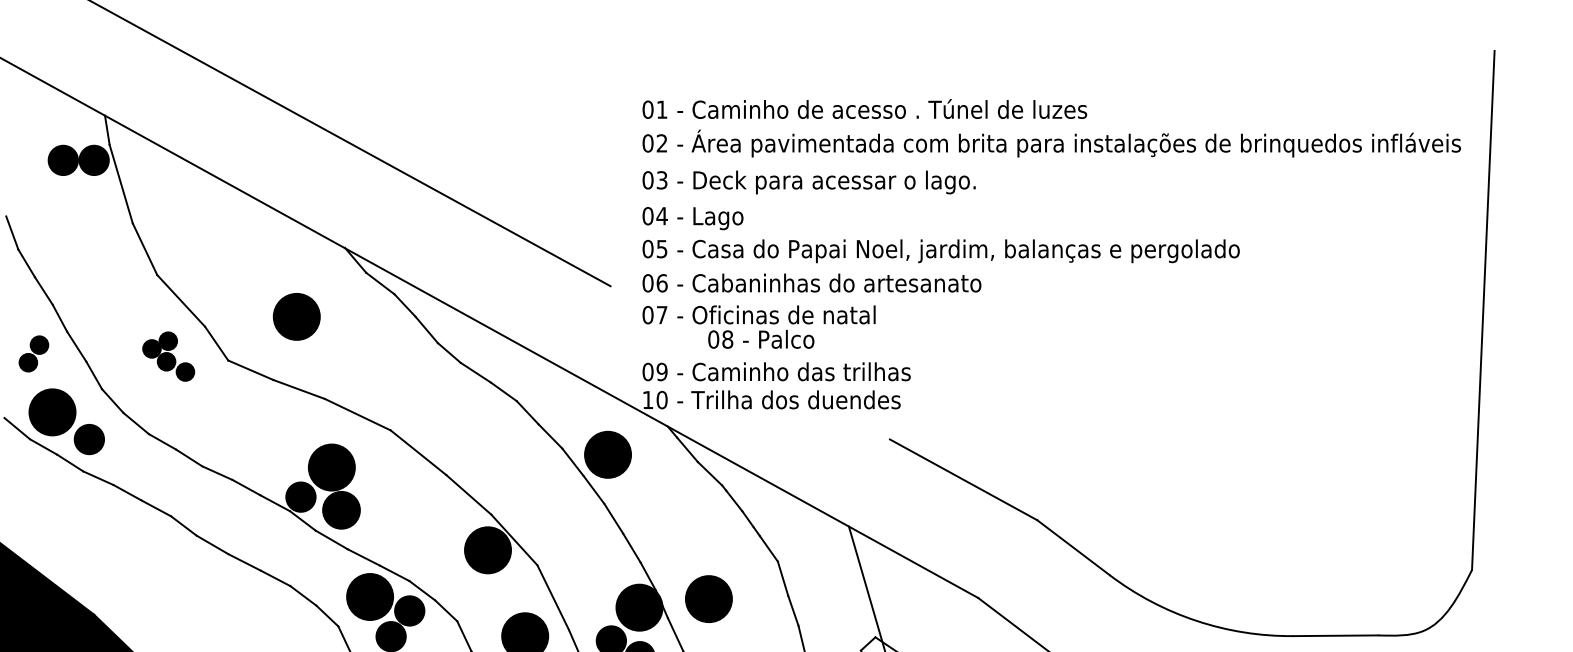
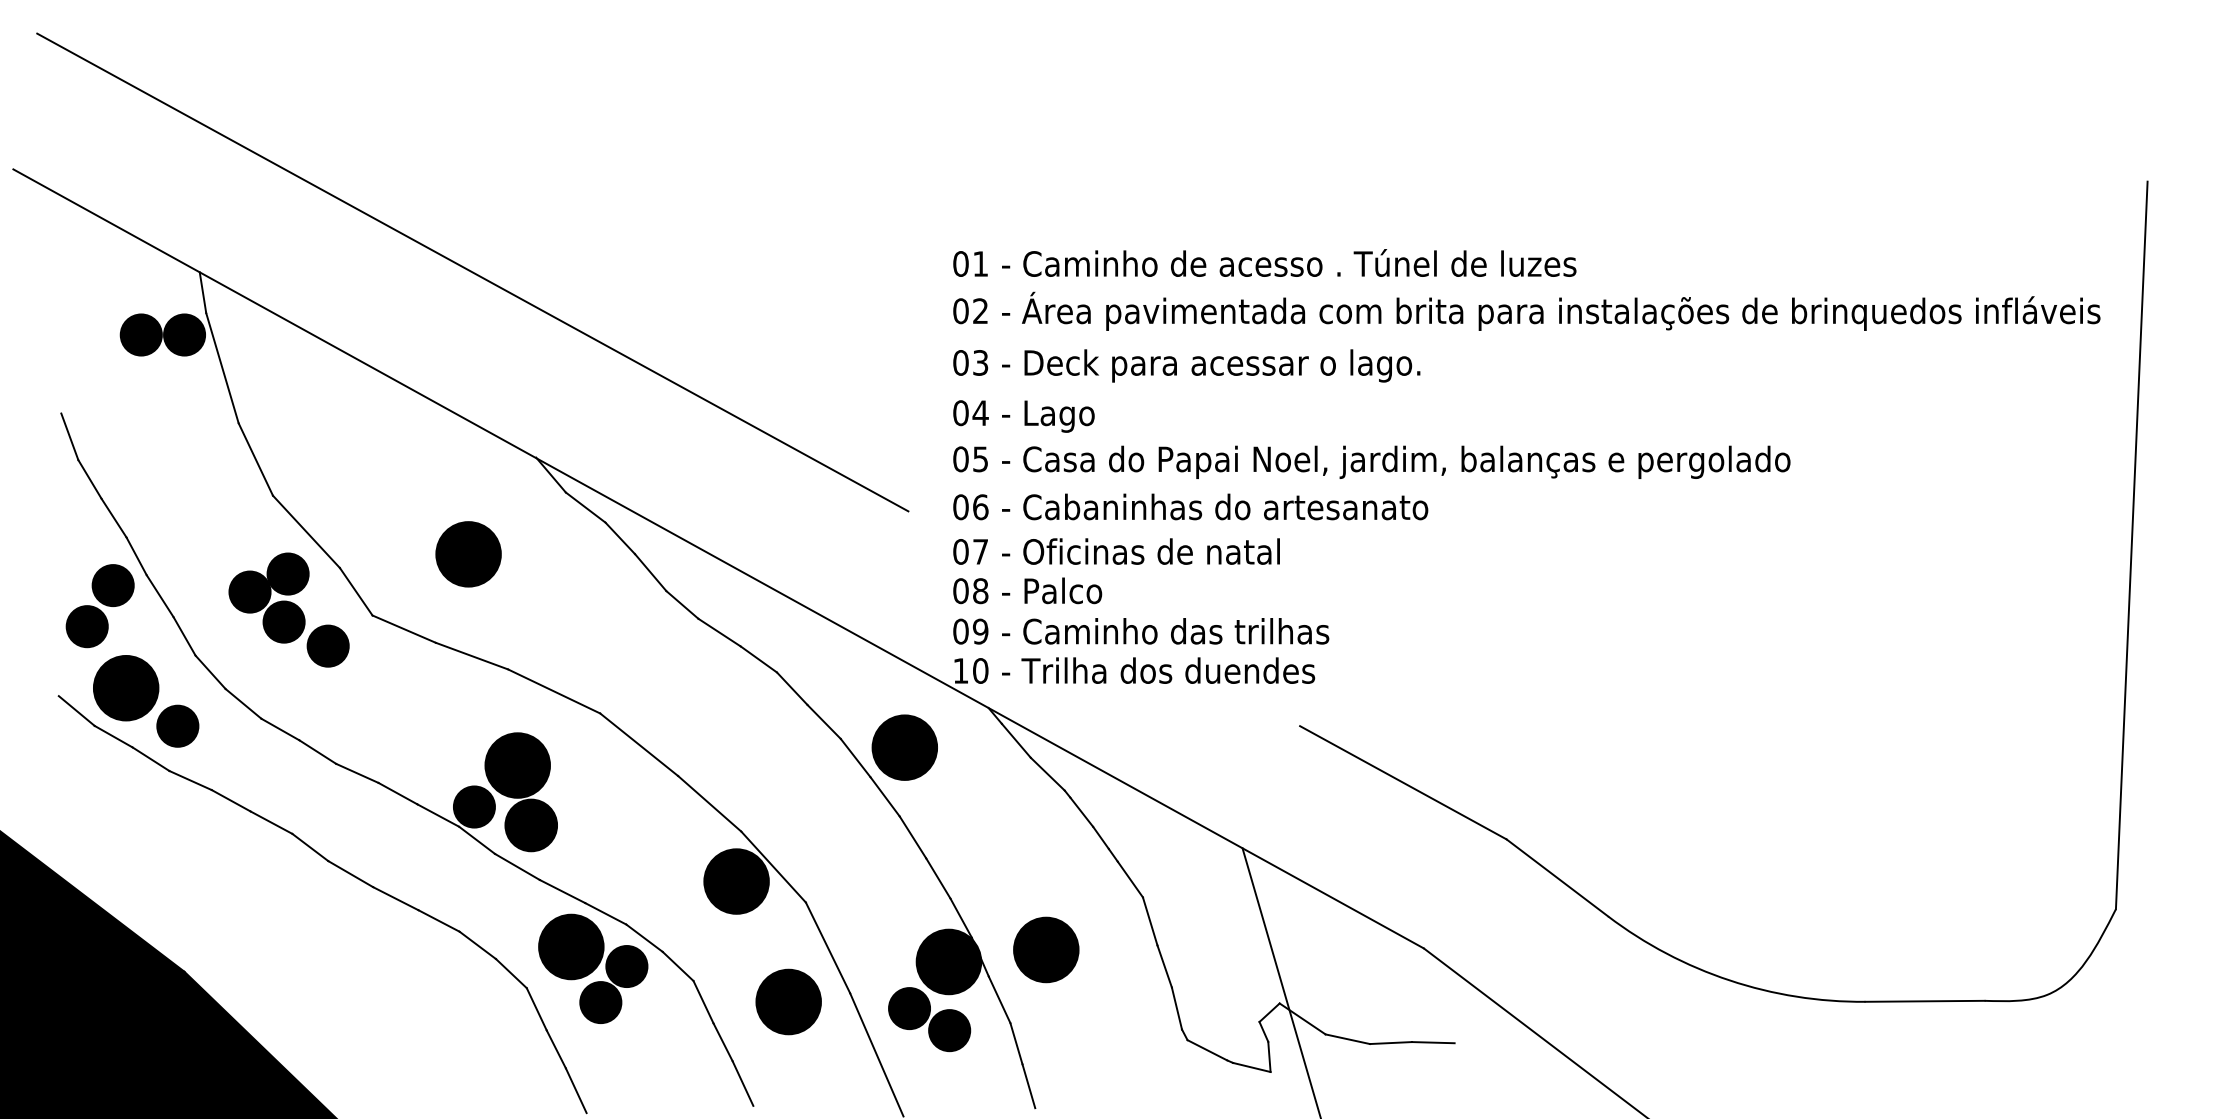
text: (761, 339) -> (1027, 590), moved
part: (33, 354) -> (99, 606), size x1.67
part: (168, 356) -> (288, 609), size x1.67

